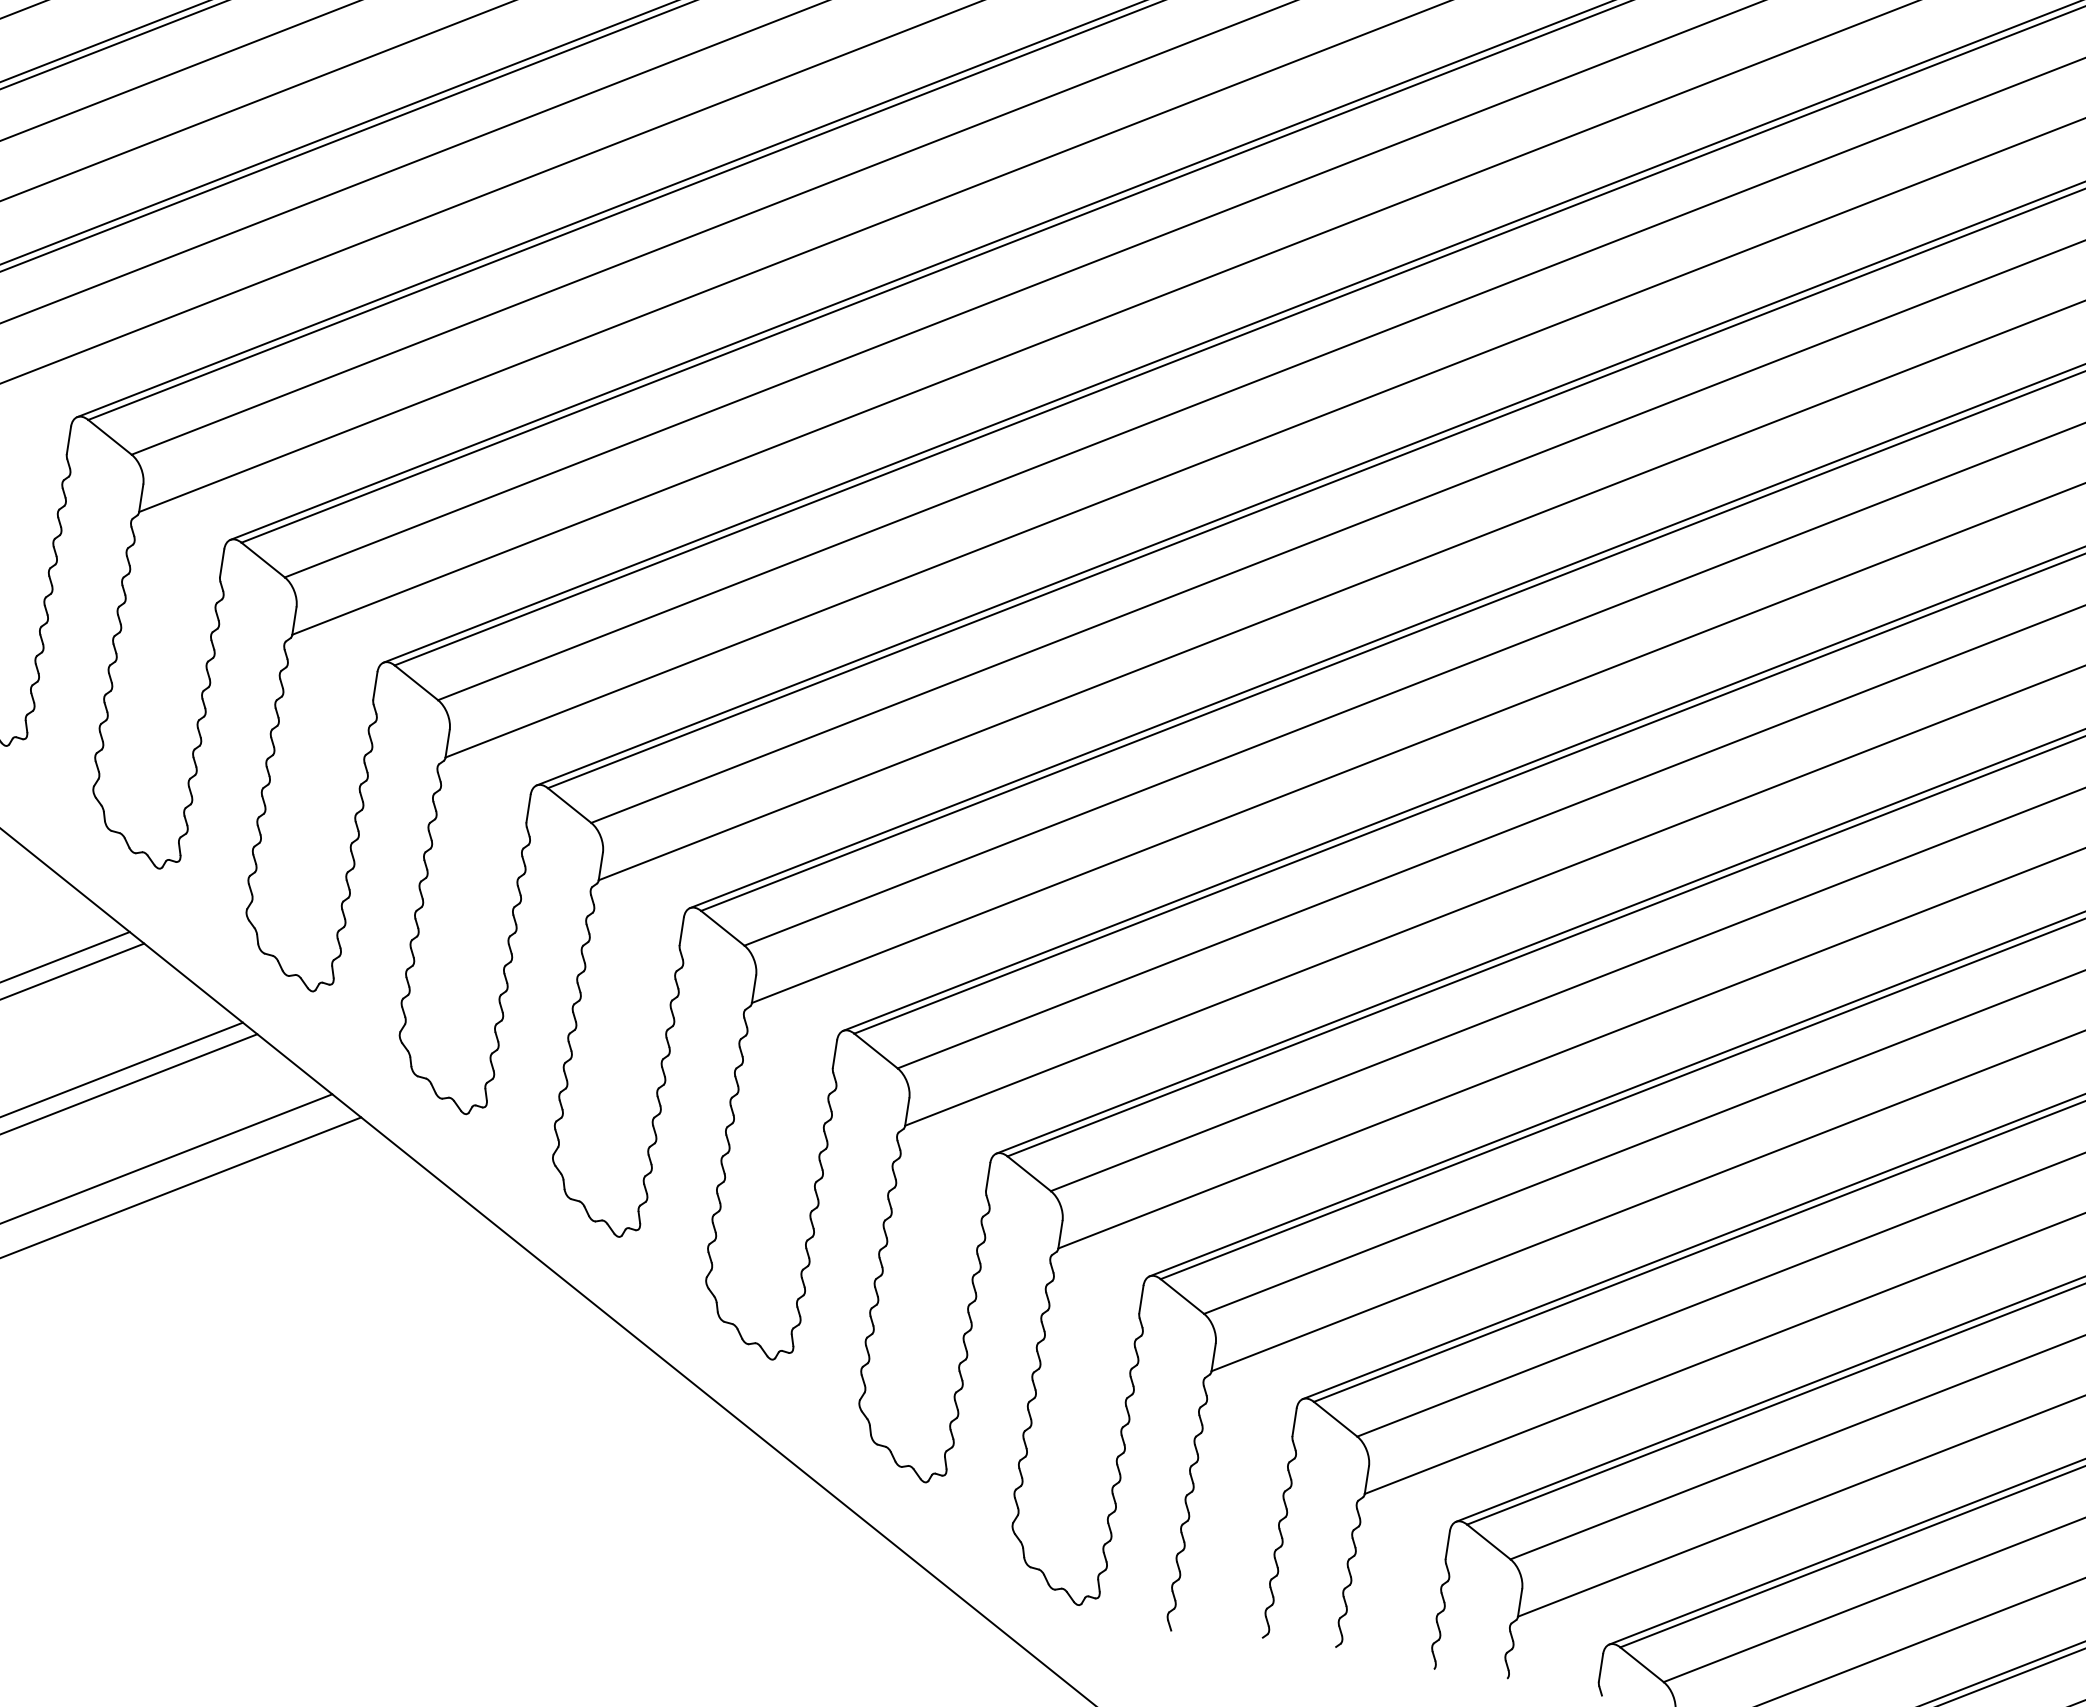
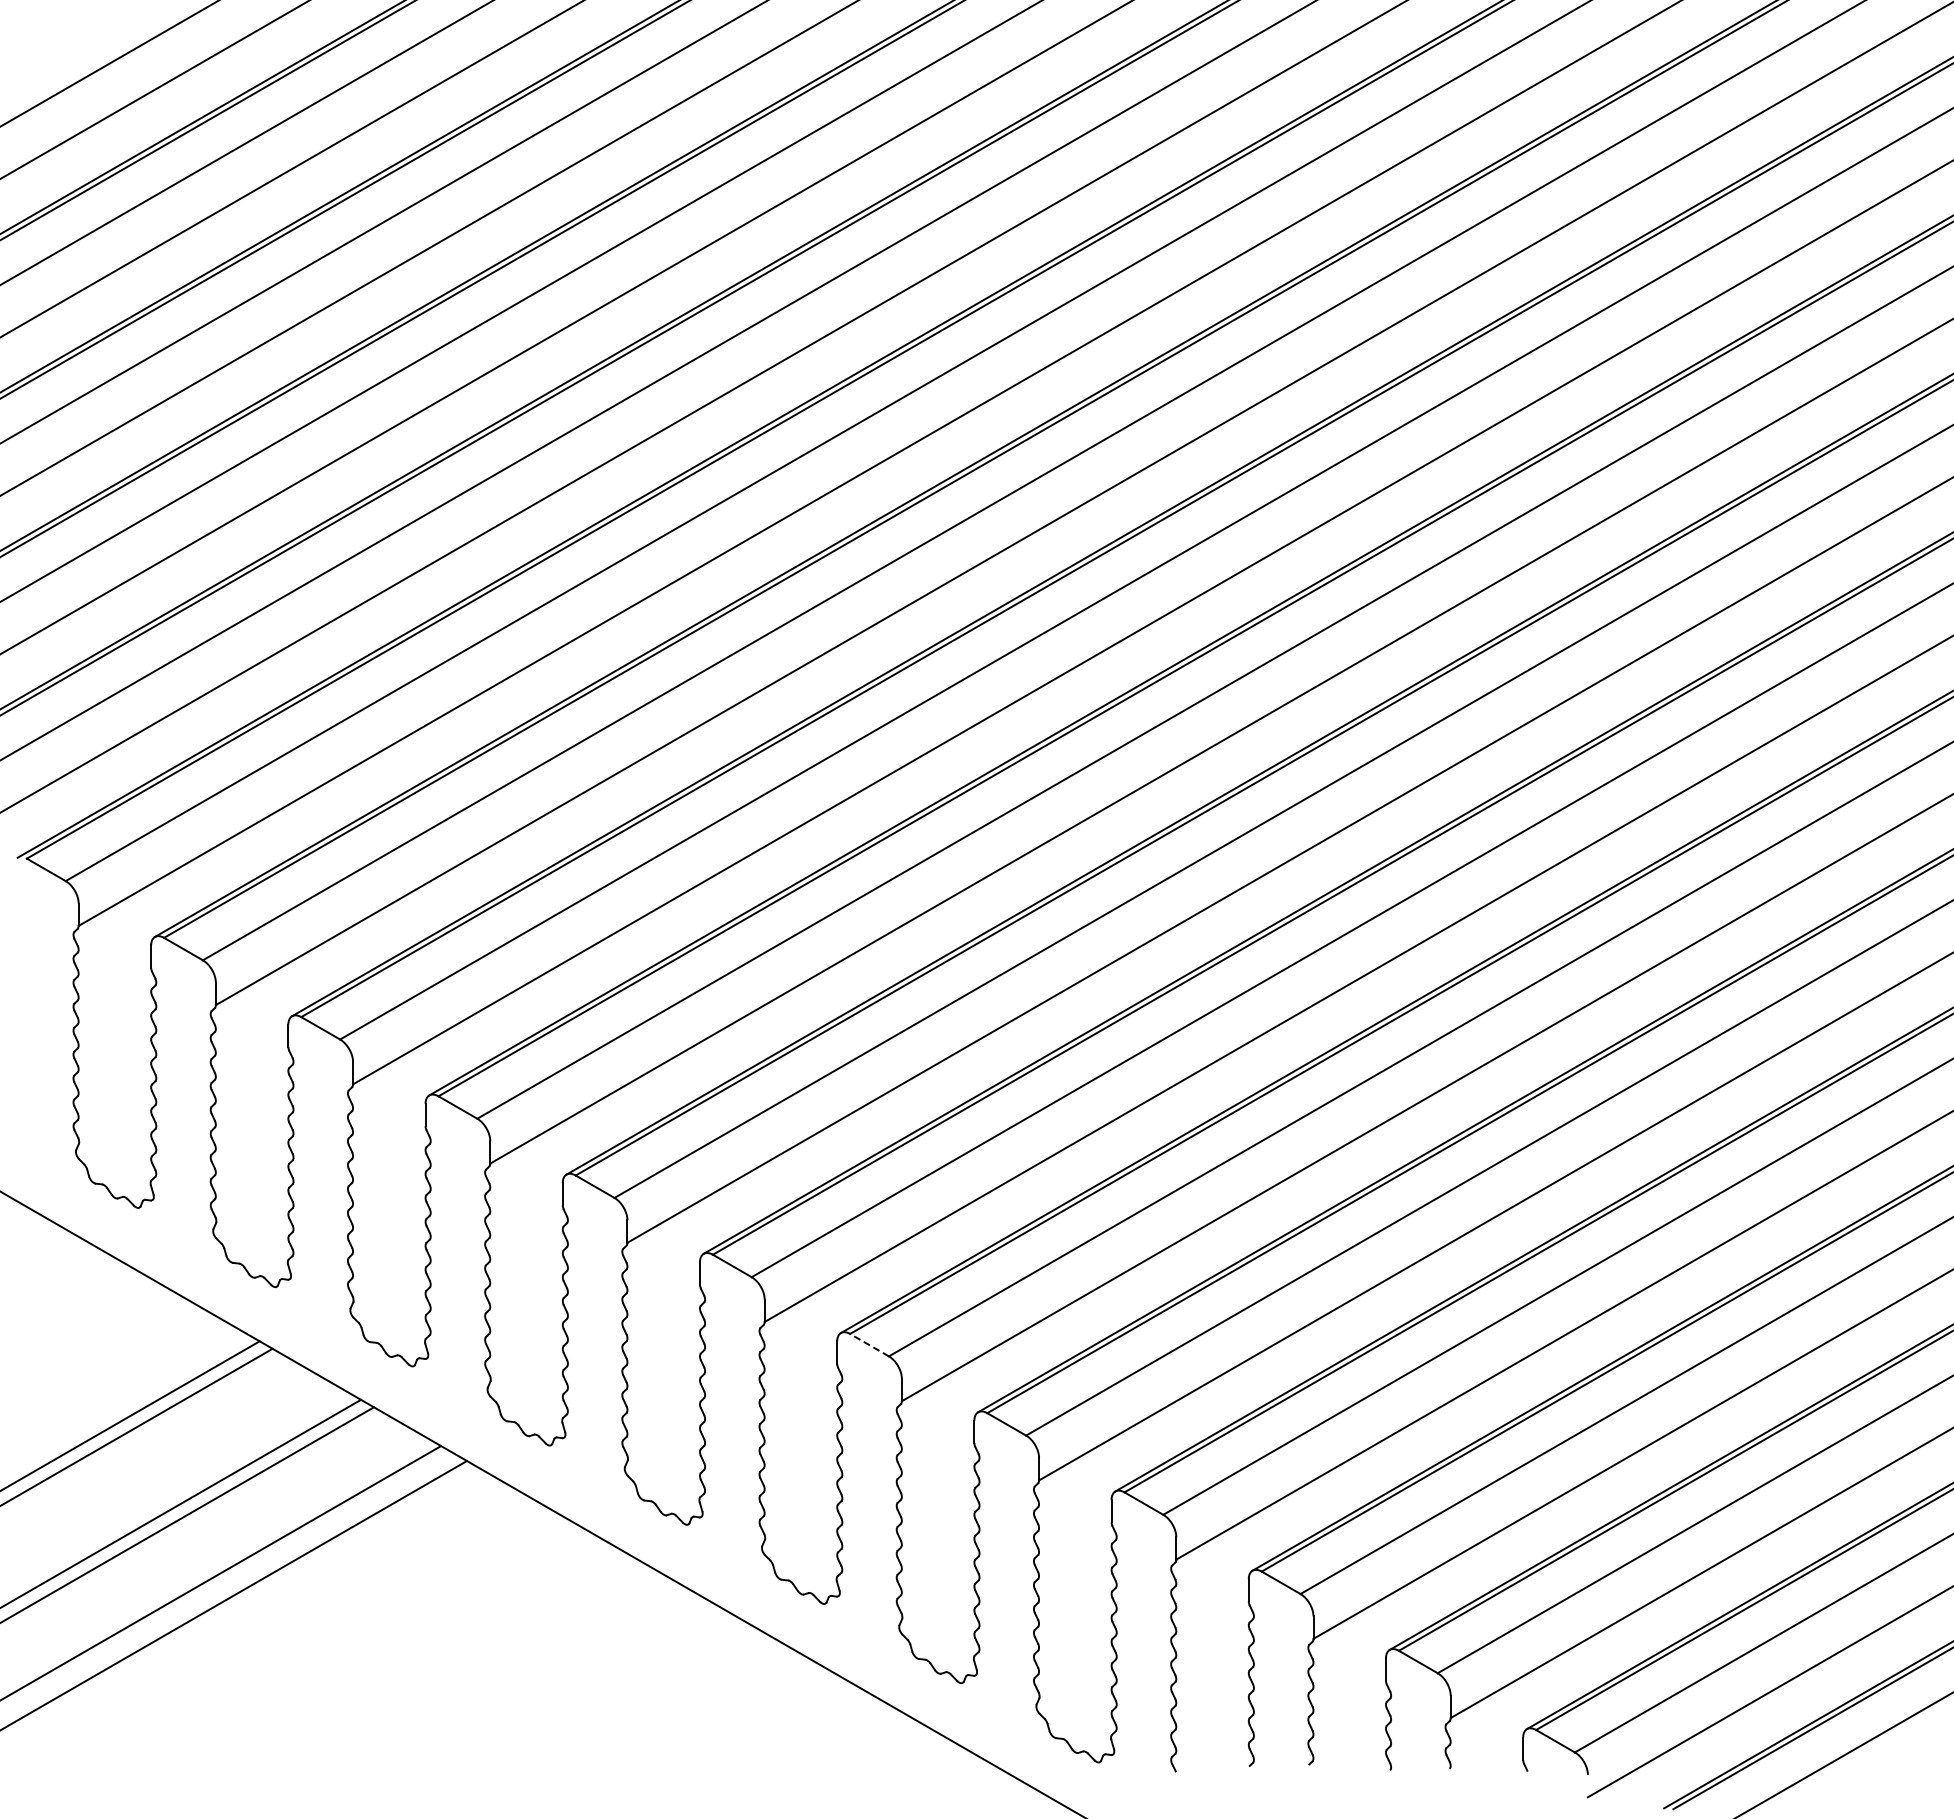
line: (876, 1050) -> (869, 1344), solid -> dashed

